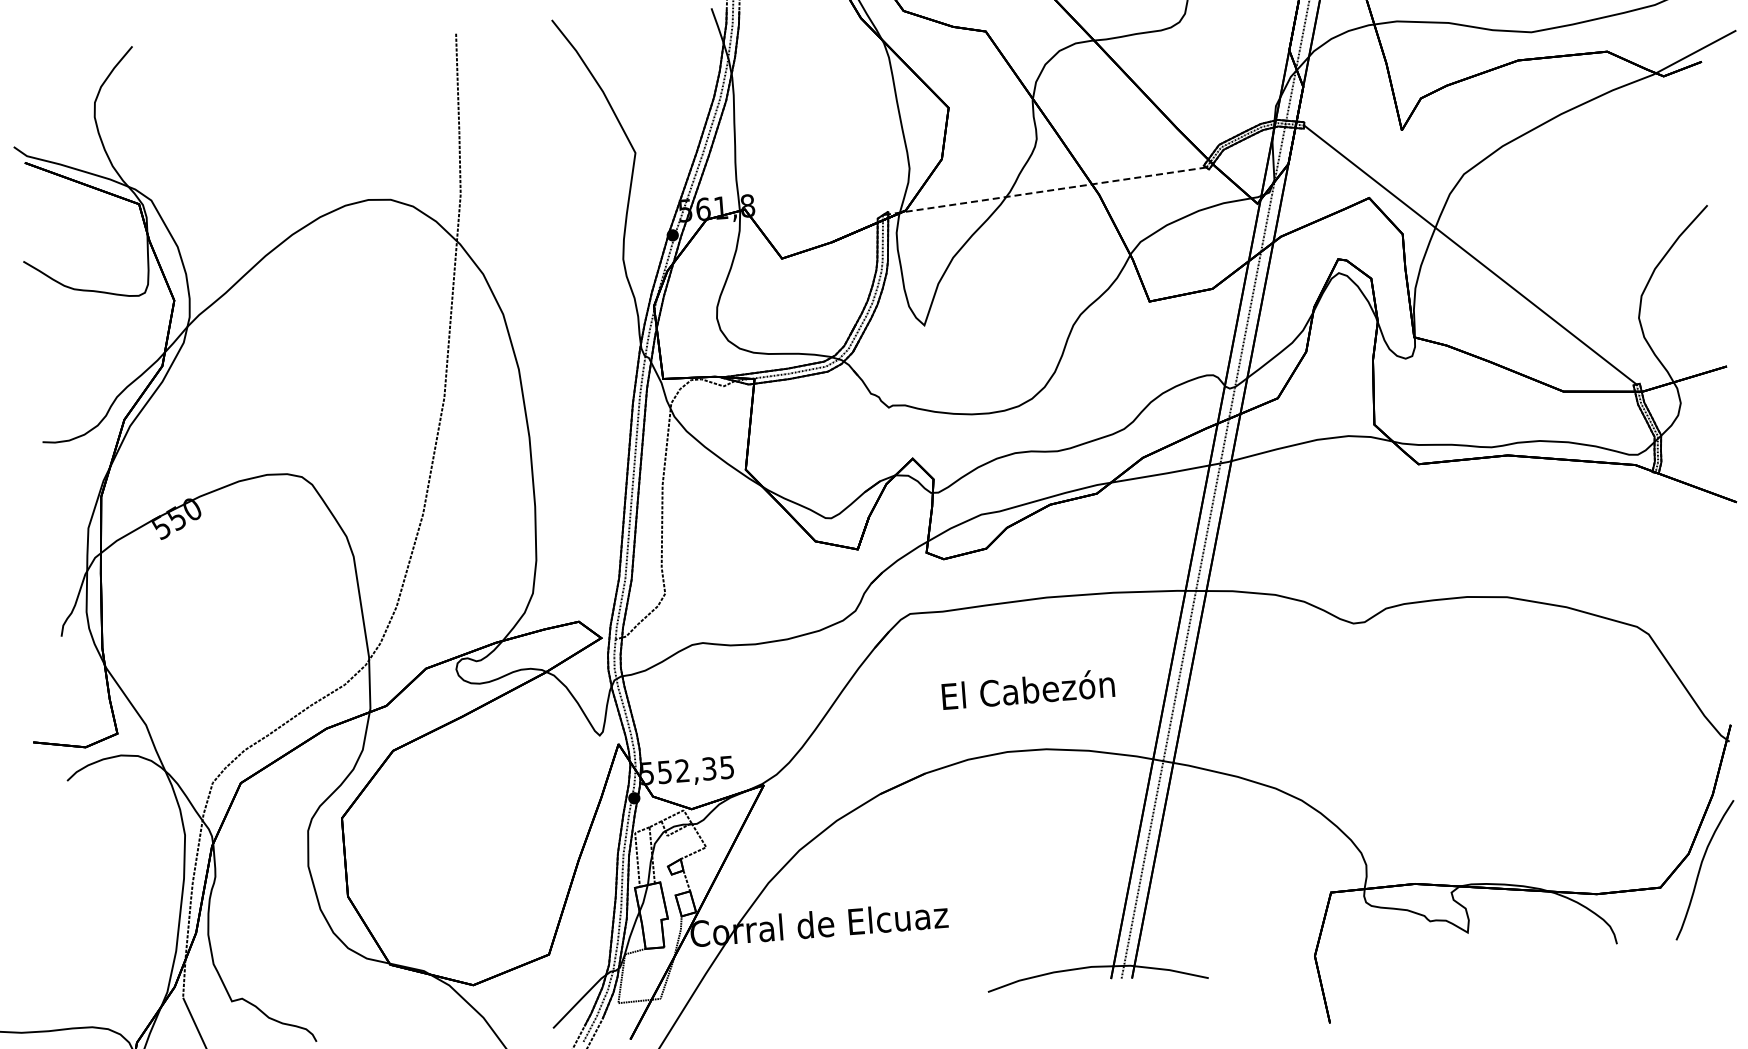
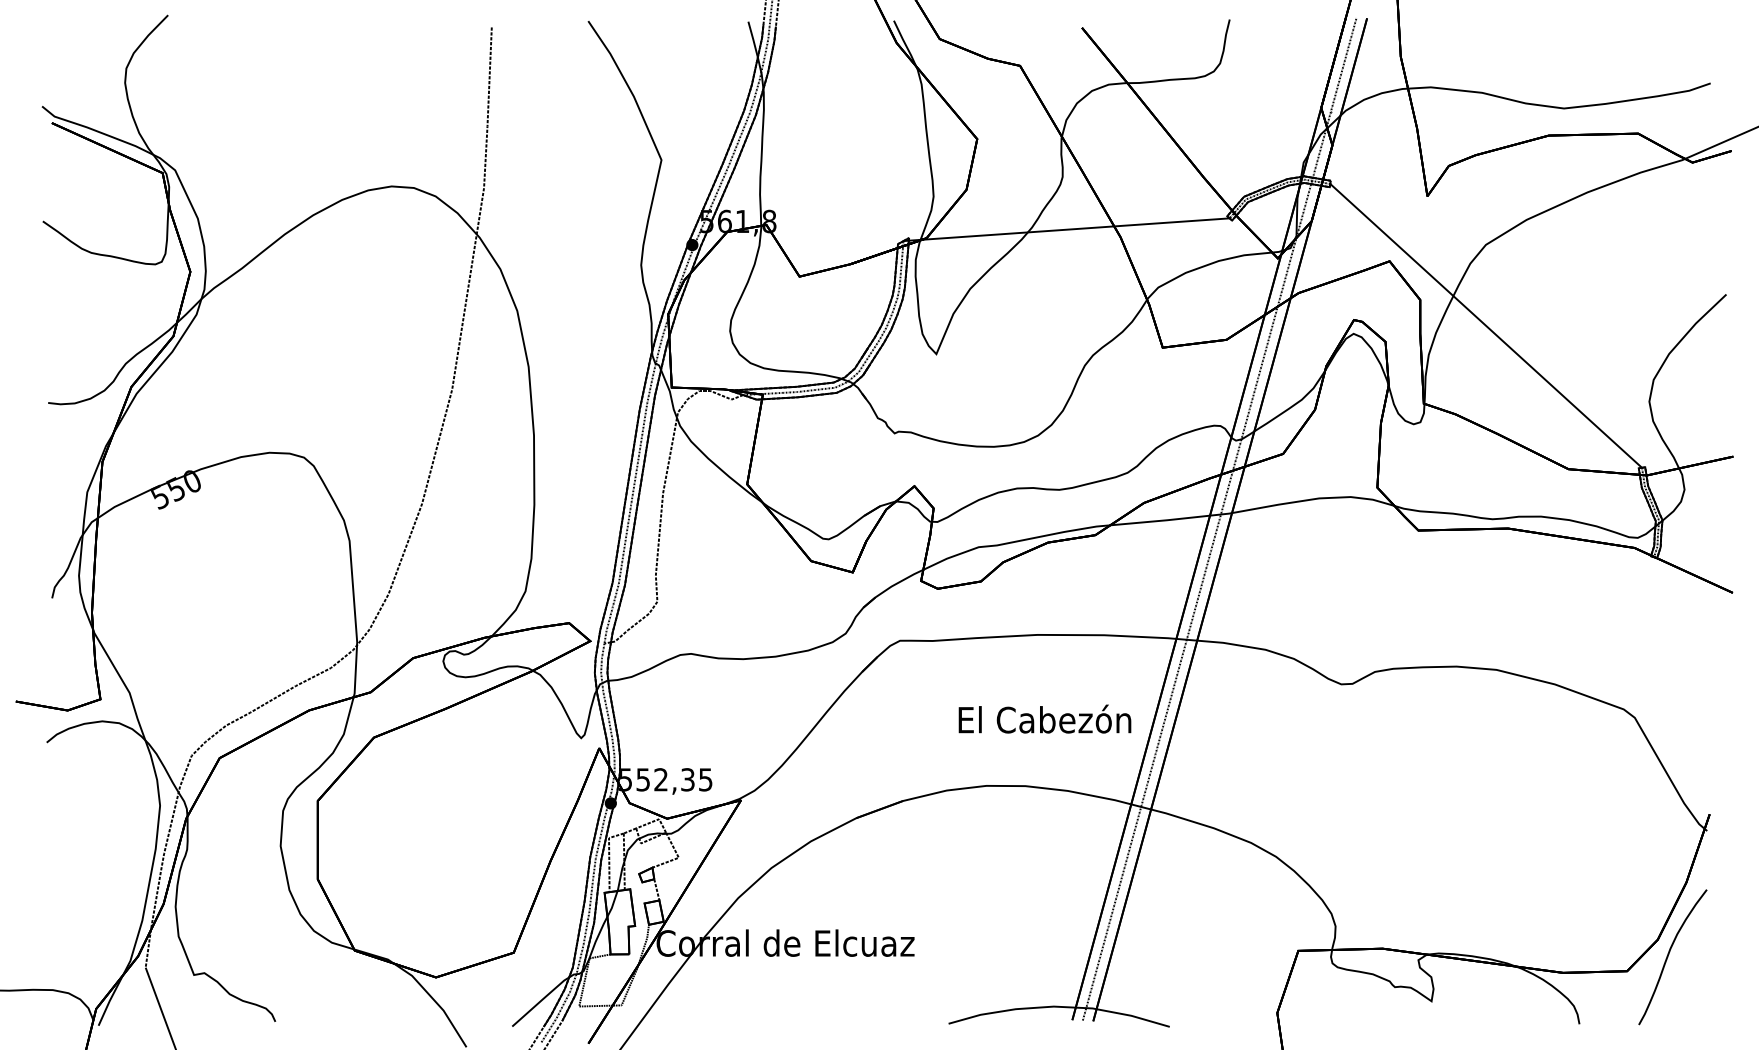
line: (1047, 190) -> (1069, 229), dashed -> solid
text: (1027, 688) -> (1044, 718), moved

